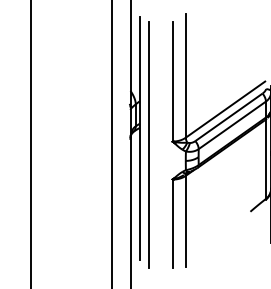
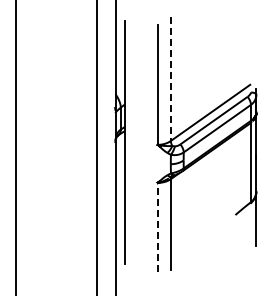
line: (185, 76) -> (170, 79), solid -> dashed
line: (148, 145) -> (133, 148), removed
line: (172, 223) -> (157, 226), solid -> dashed

